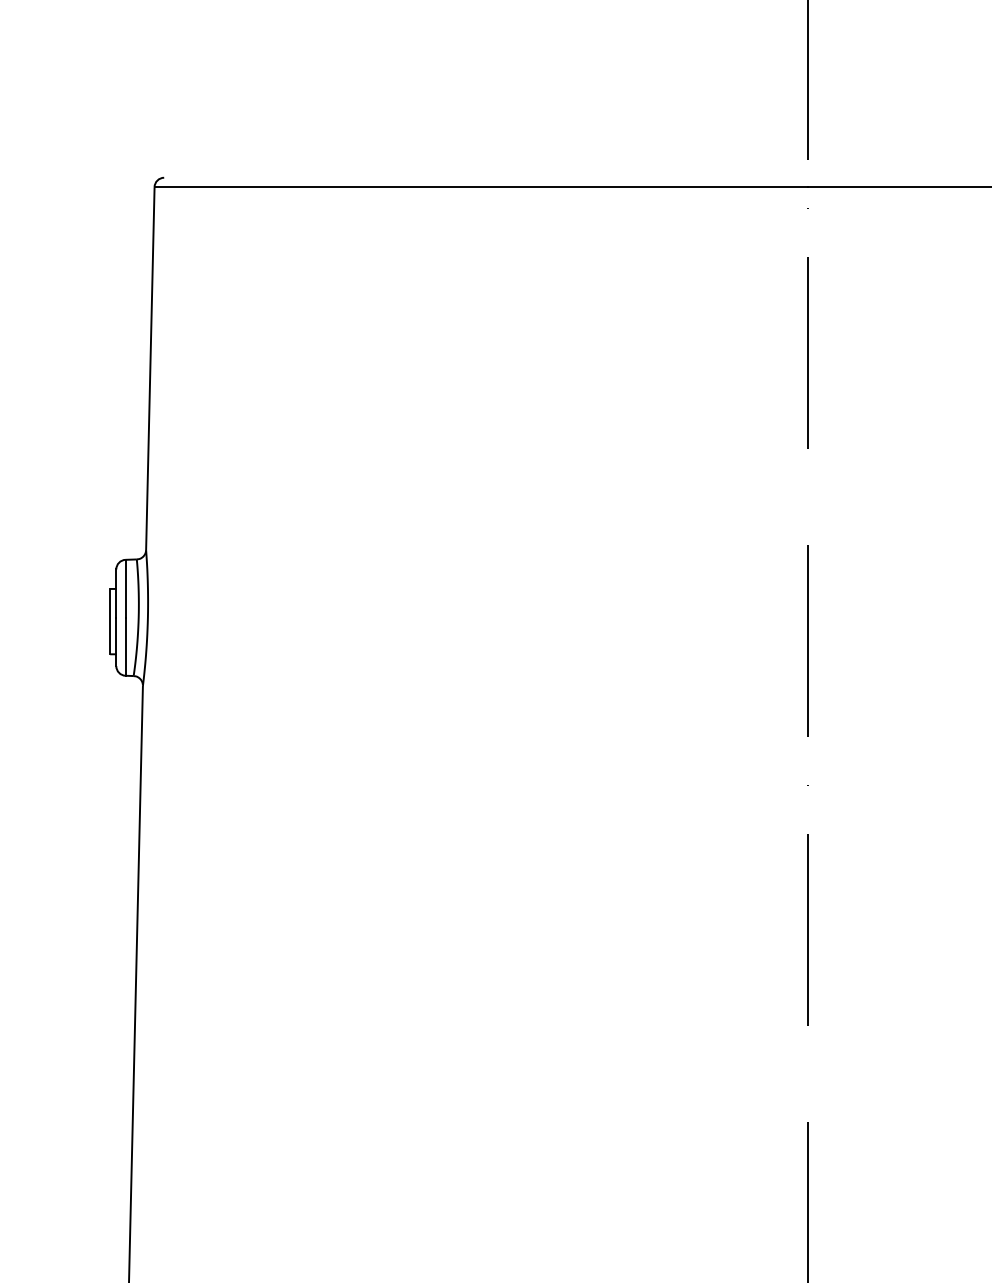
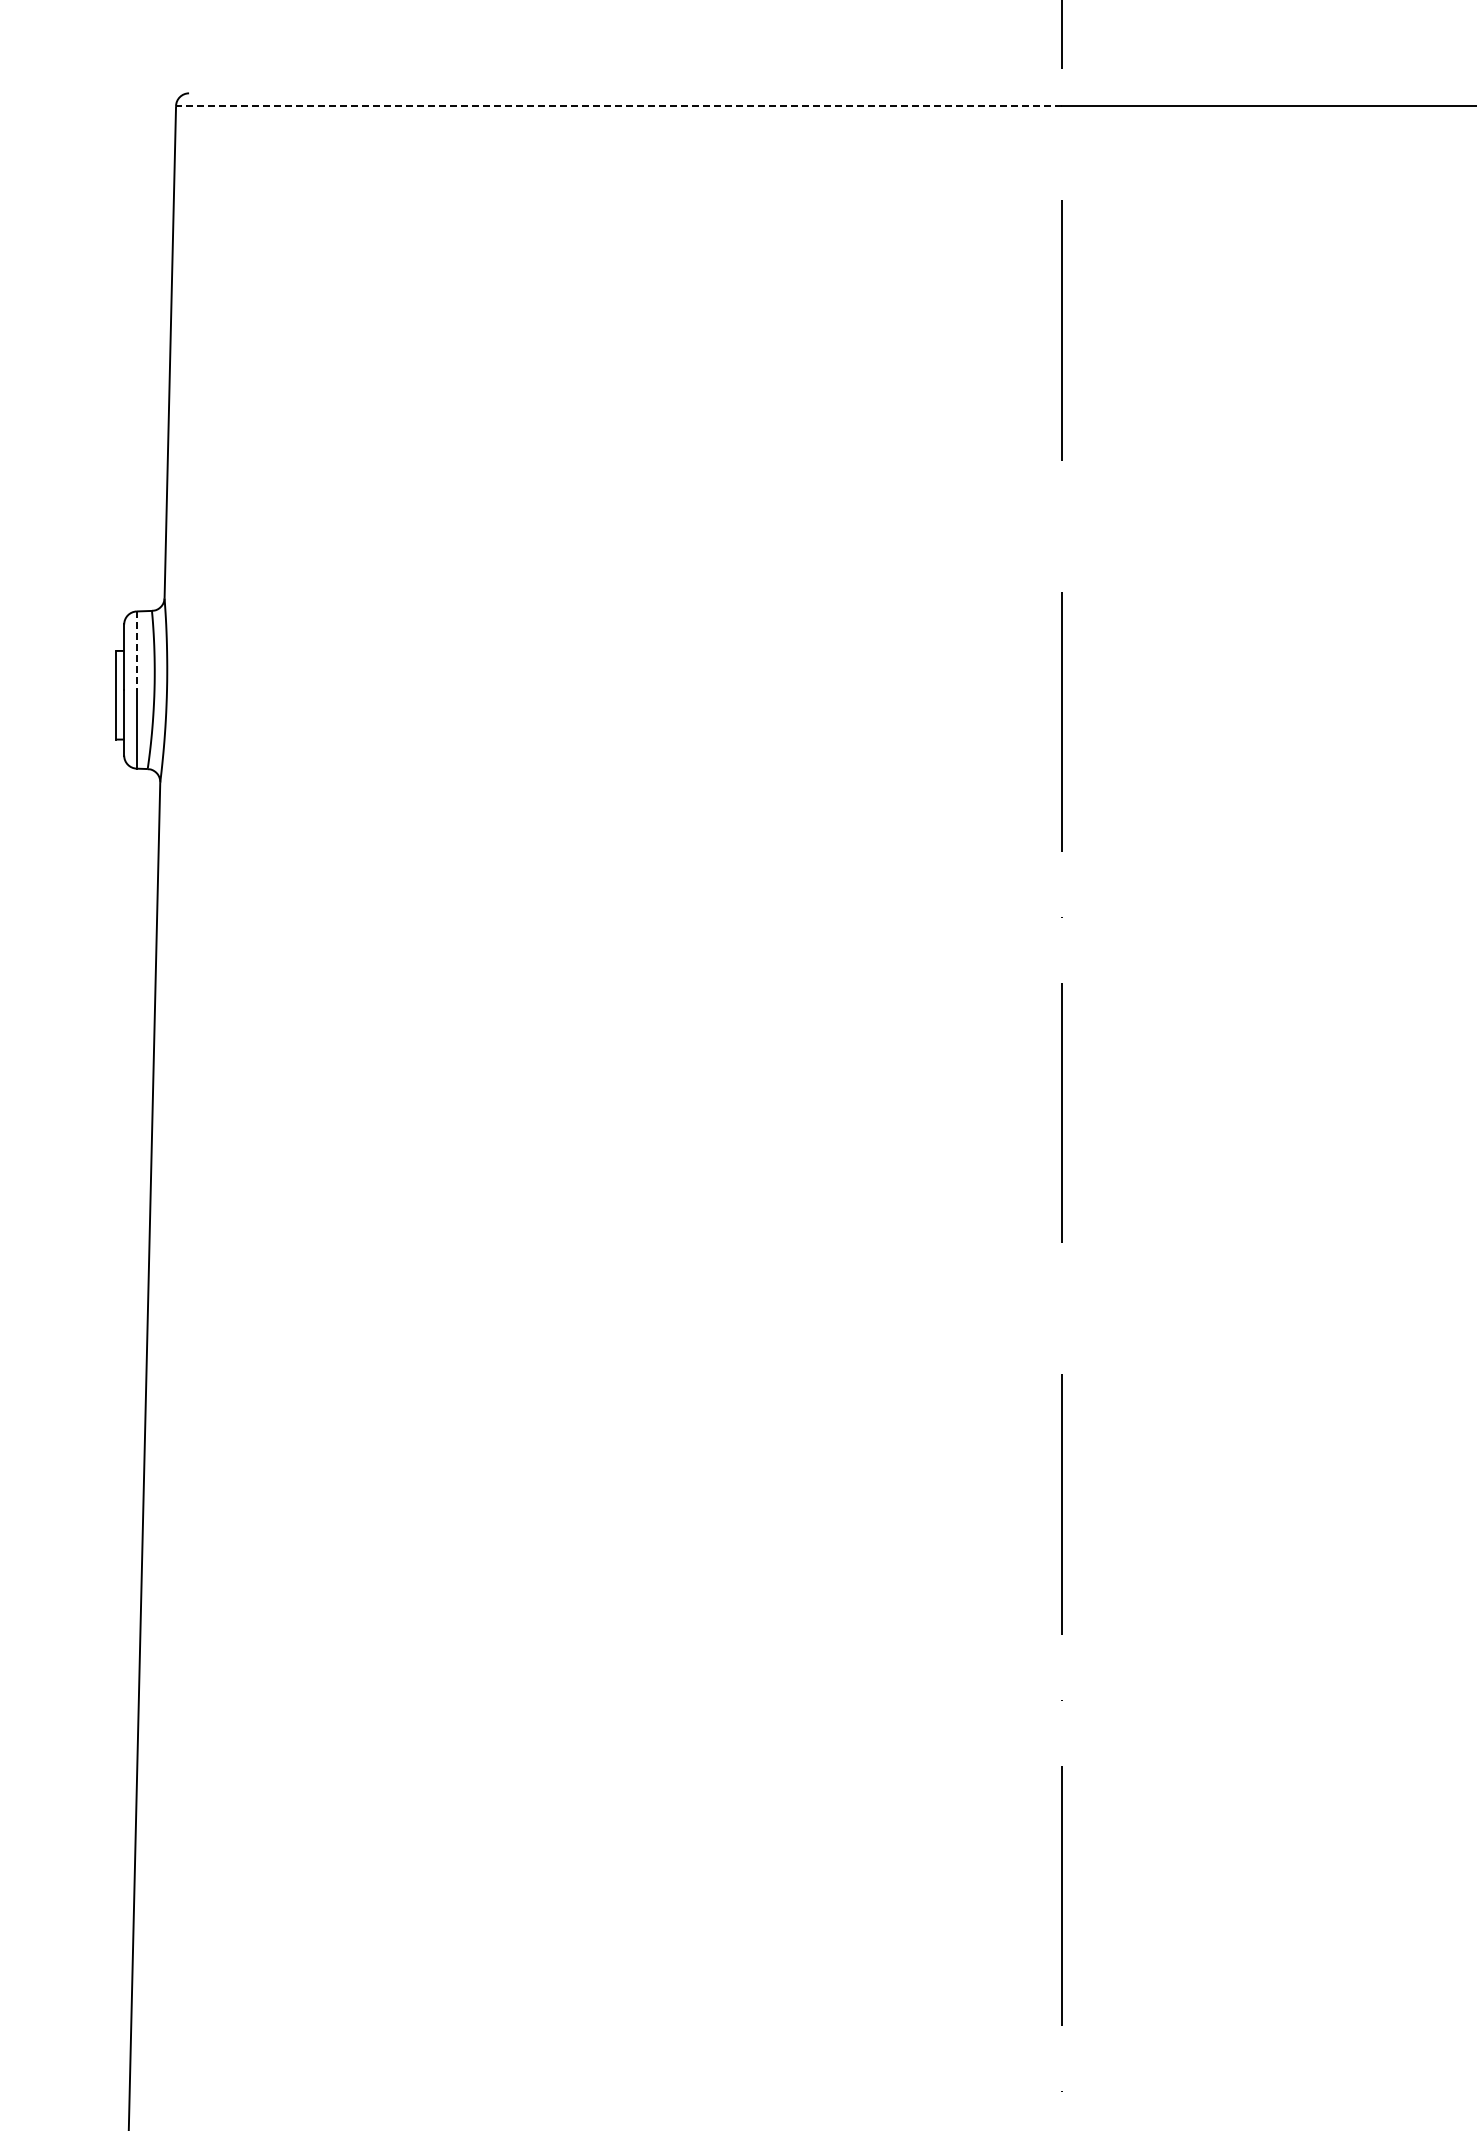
line: (480, 187) -> (618, 106), solid -> dashed
line: (125, 589) -> (136, 651), solid -> dashed

